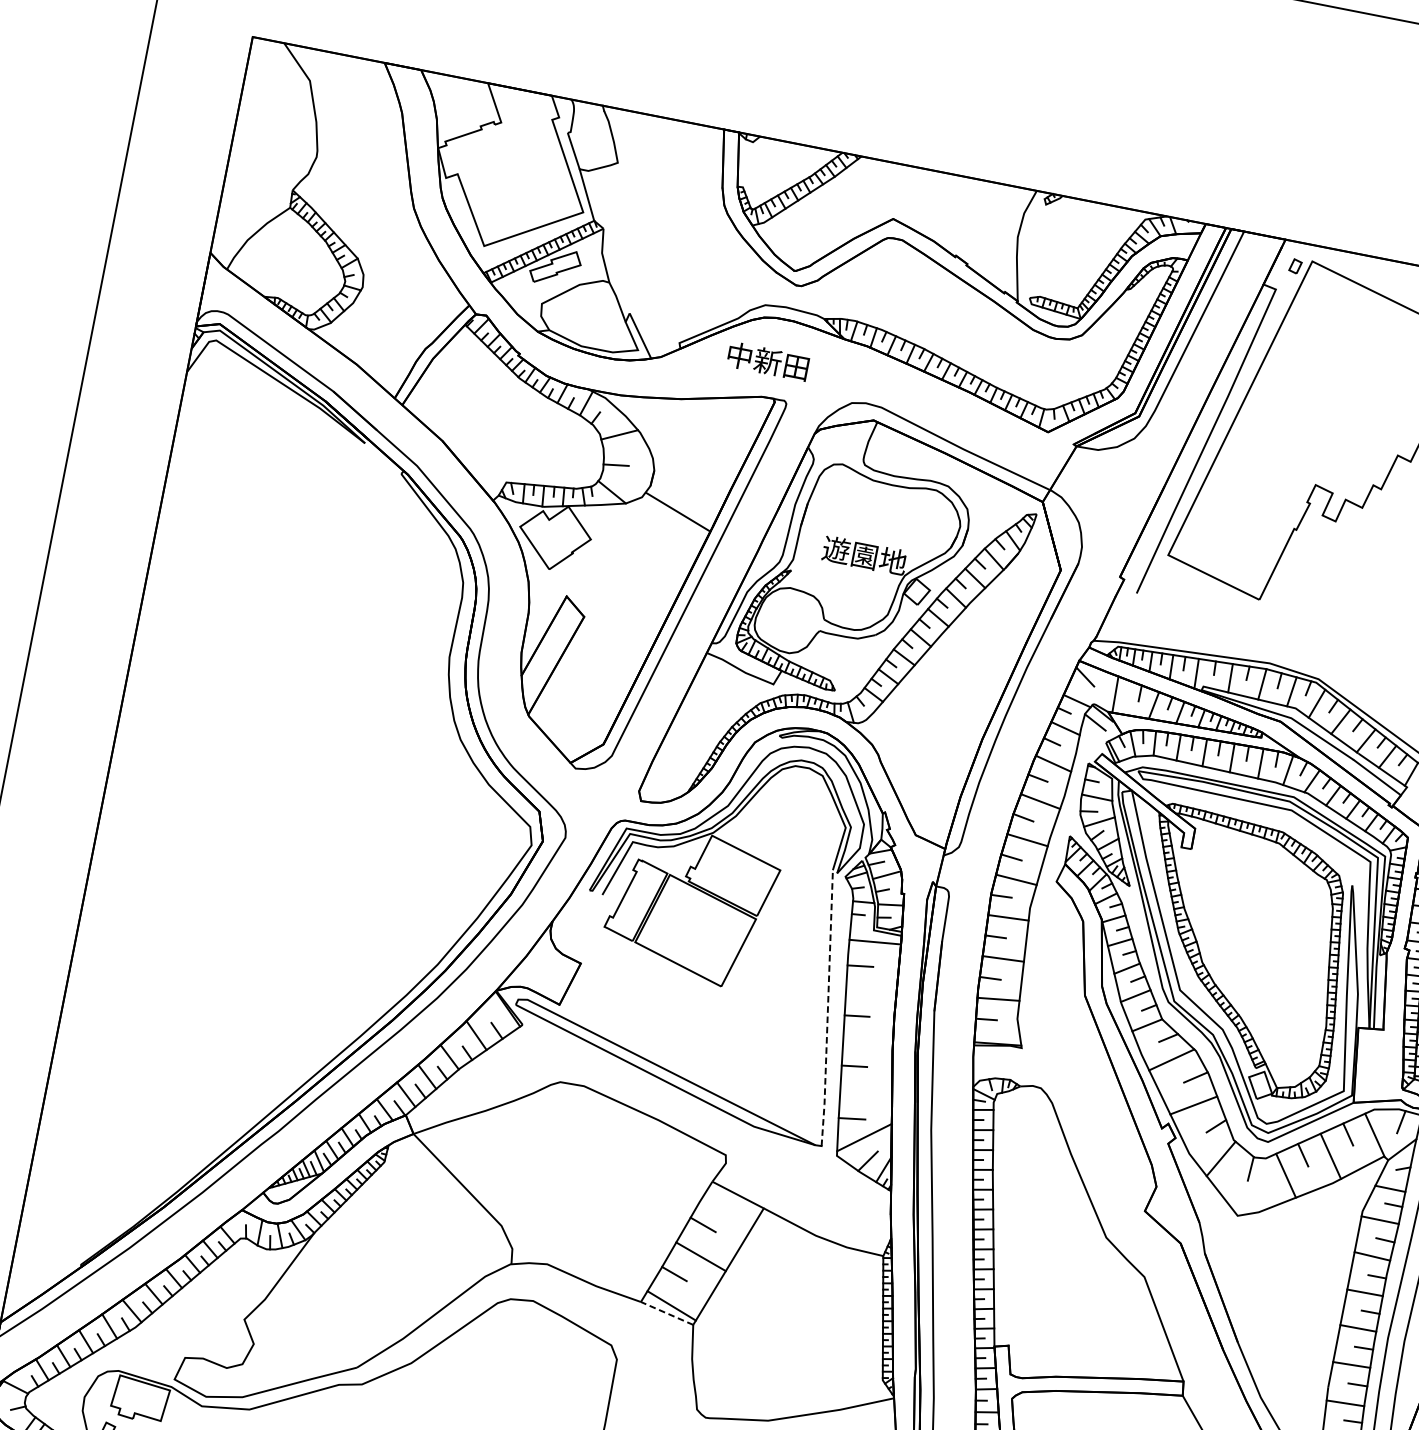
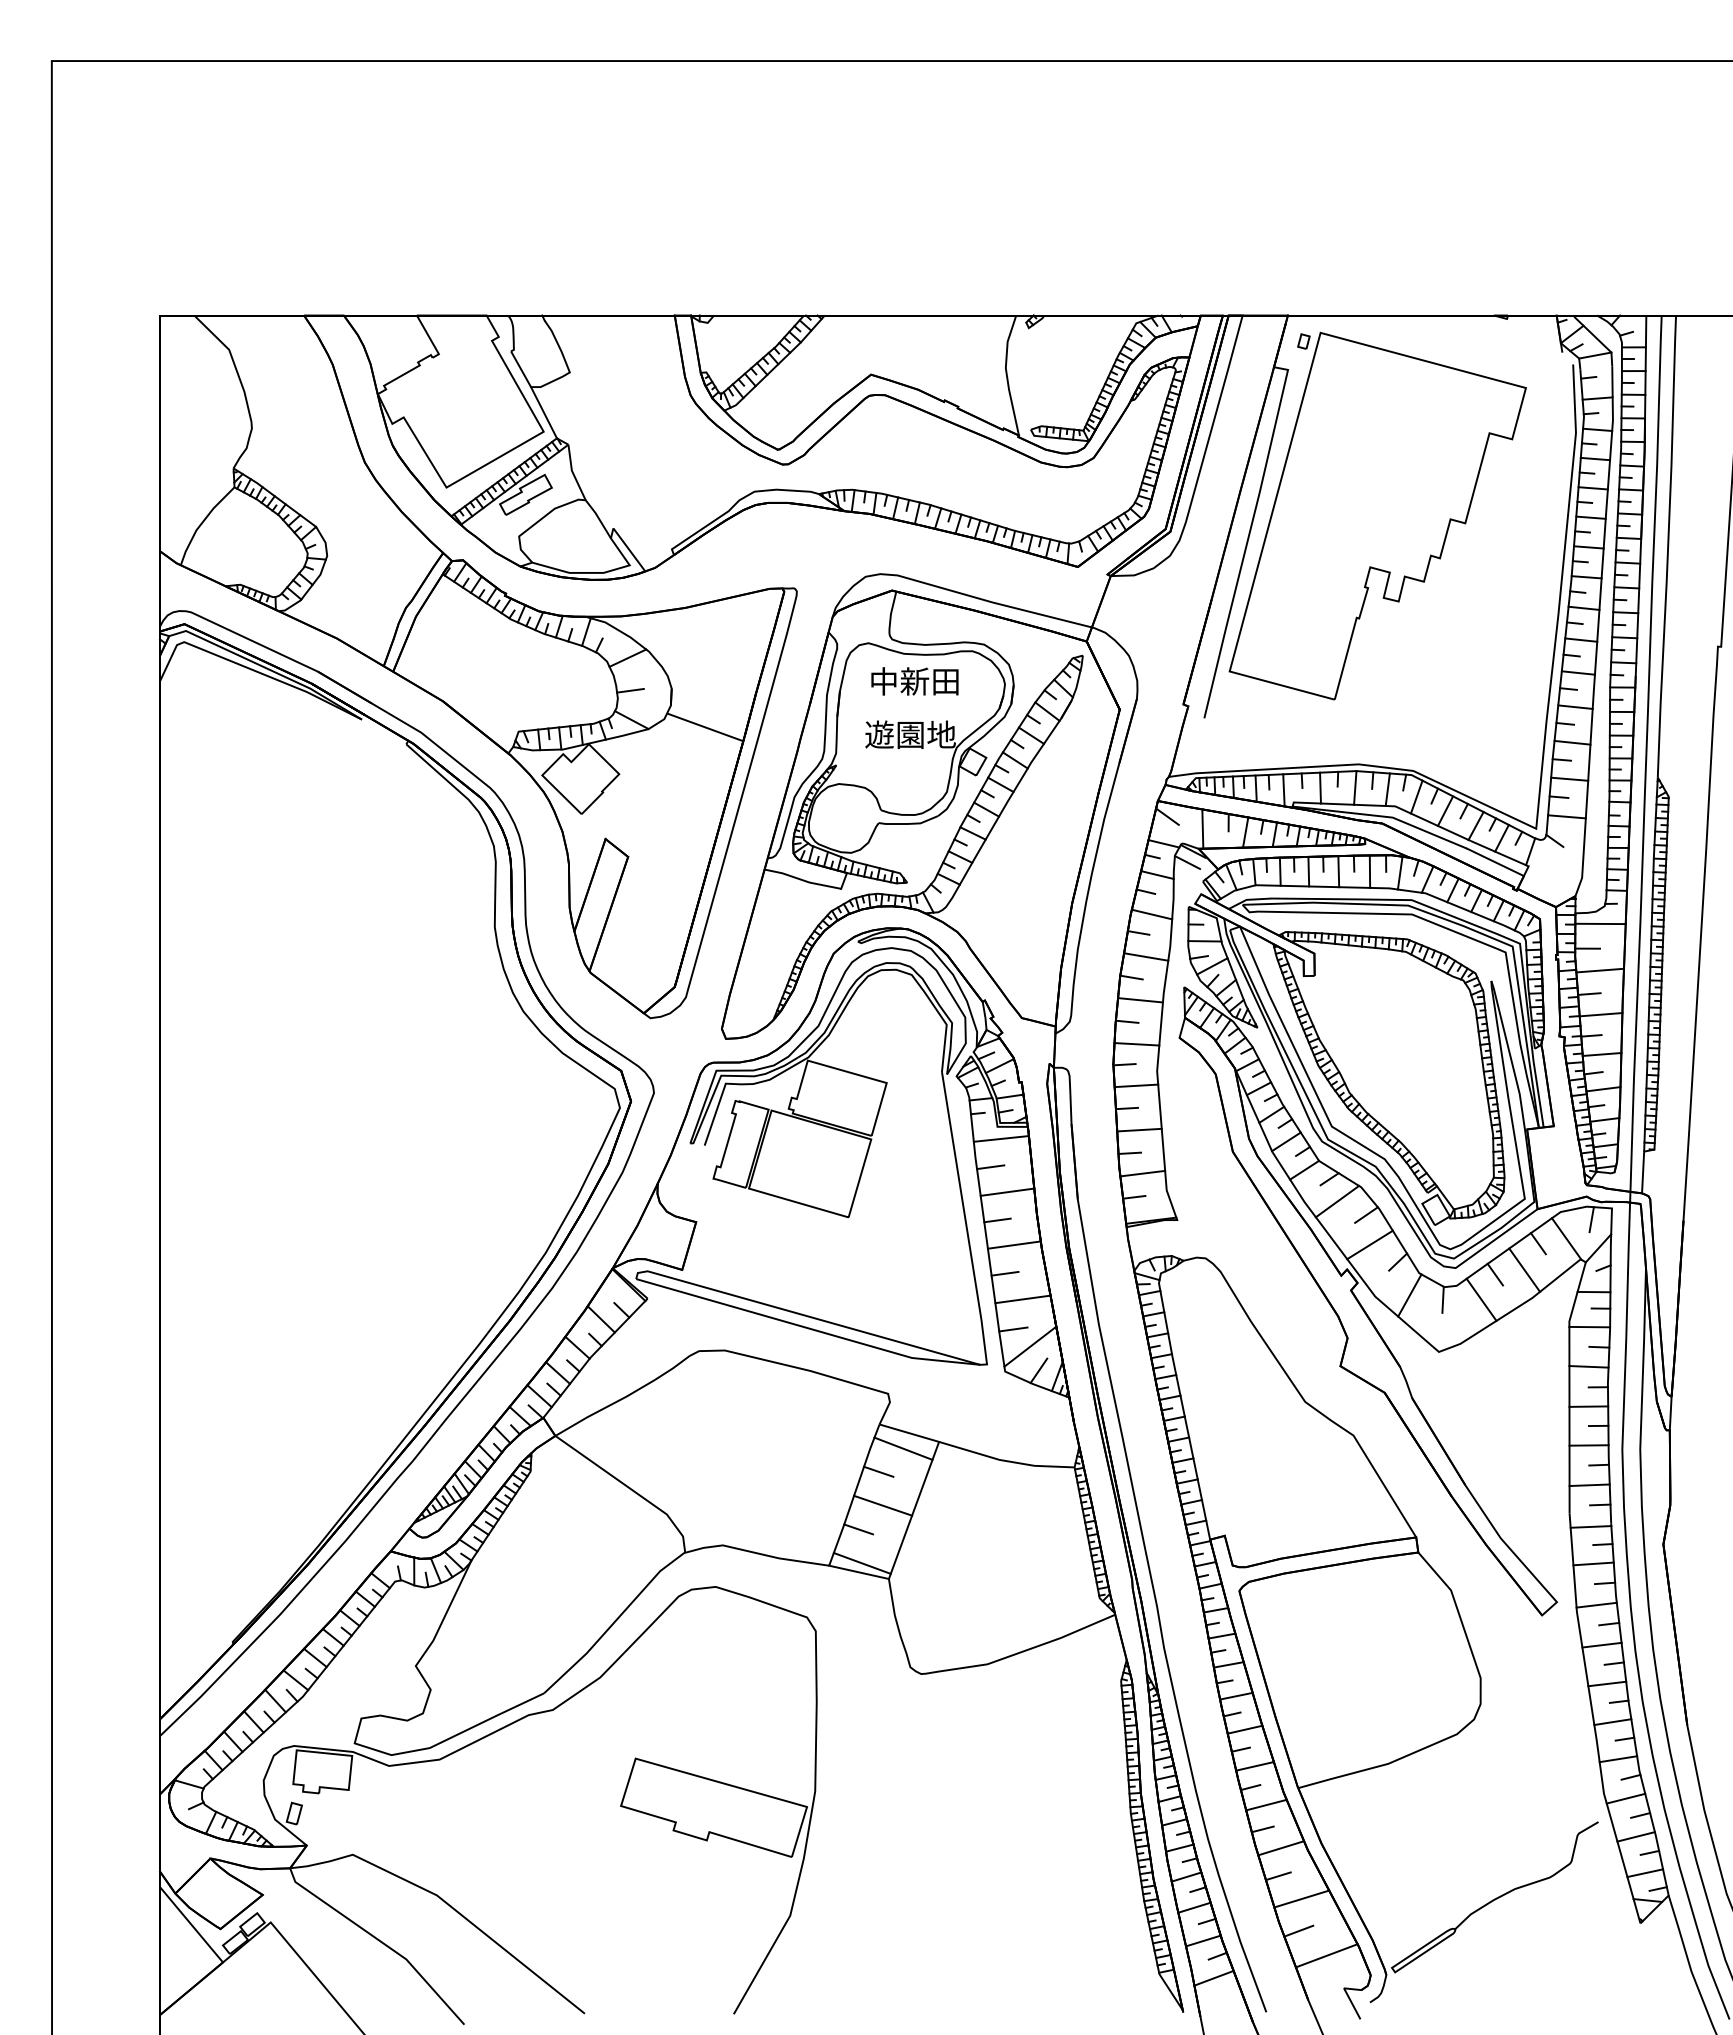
text: (767, 361) -> (914, 681), moved
line: (871, 991) -> (1007, 1191), added
line: (828, 1008) -> (965, 1218), dashed -> solid
line: (867, 1040) -> (1013, 1244), added
line: (865, 1092) -> (1022, 1299), added
line: (730, 1208) -> (903, 1448), added
line: (667, 1313) -> (859, 1572), dashed -> solid

